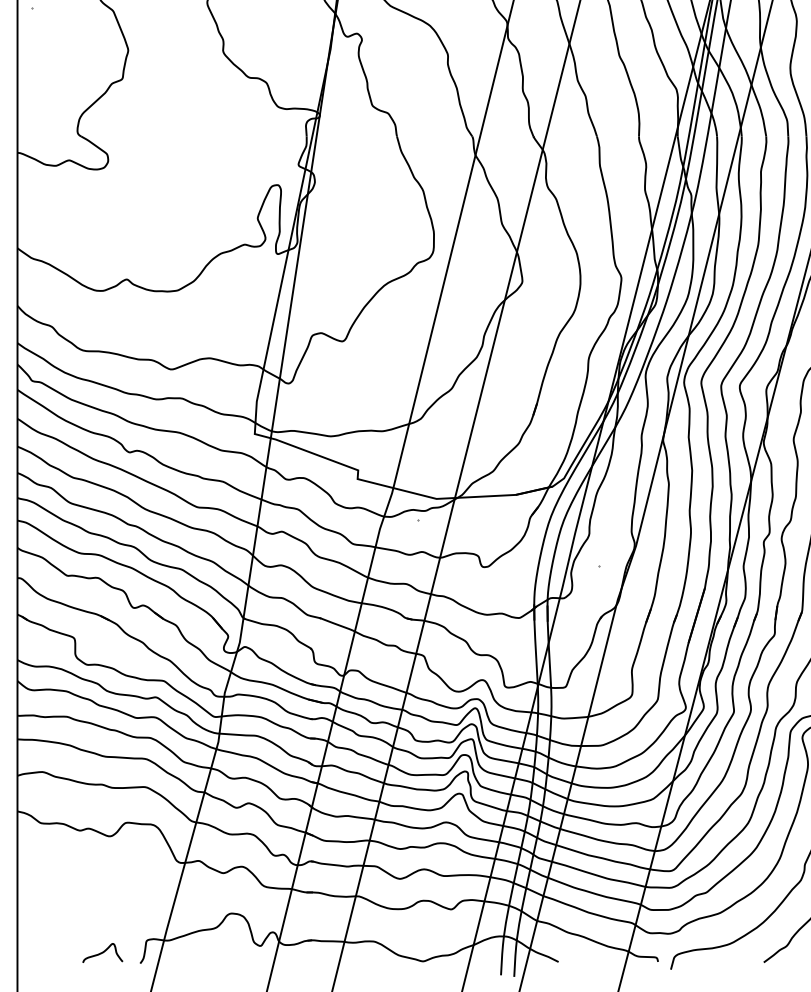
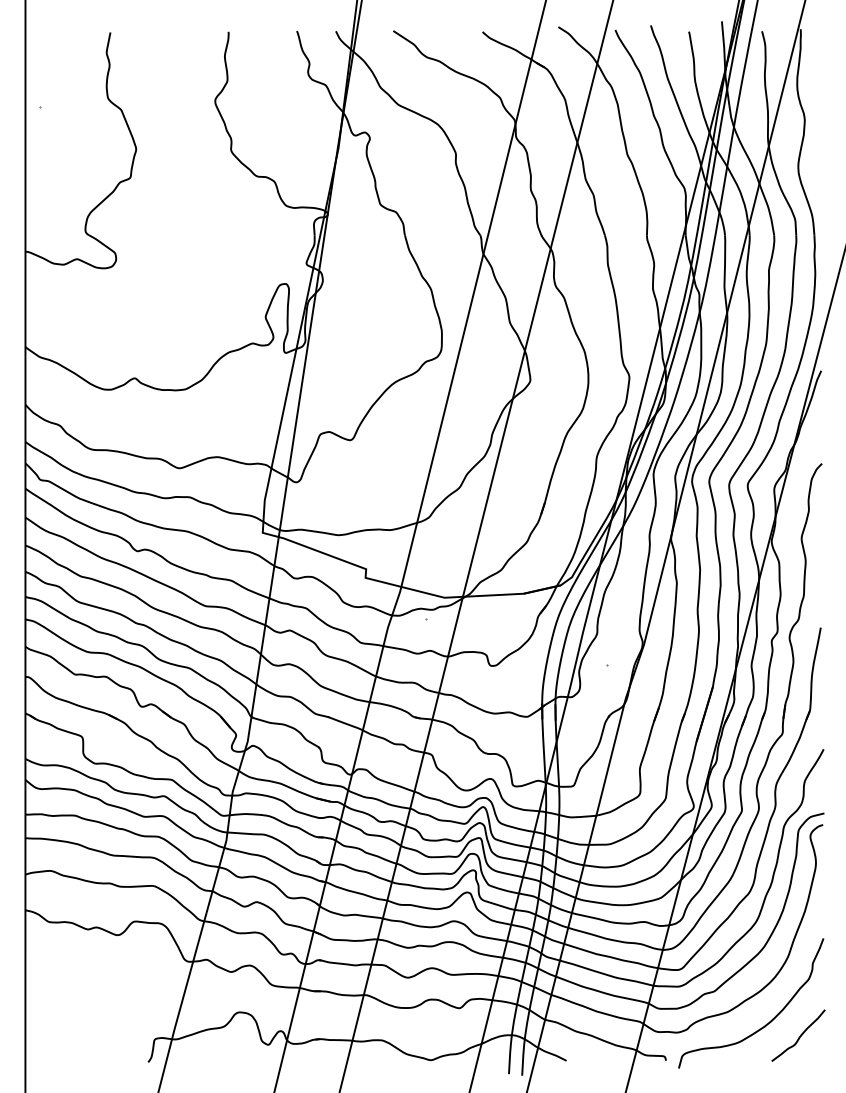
curve: (102, 952) -> (110, 1051), removed

